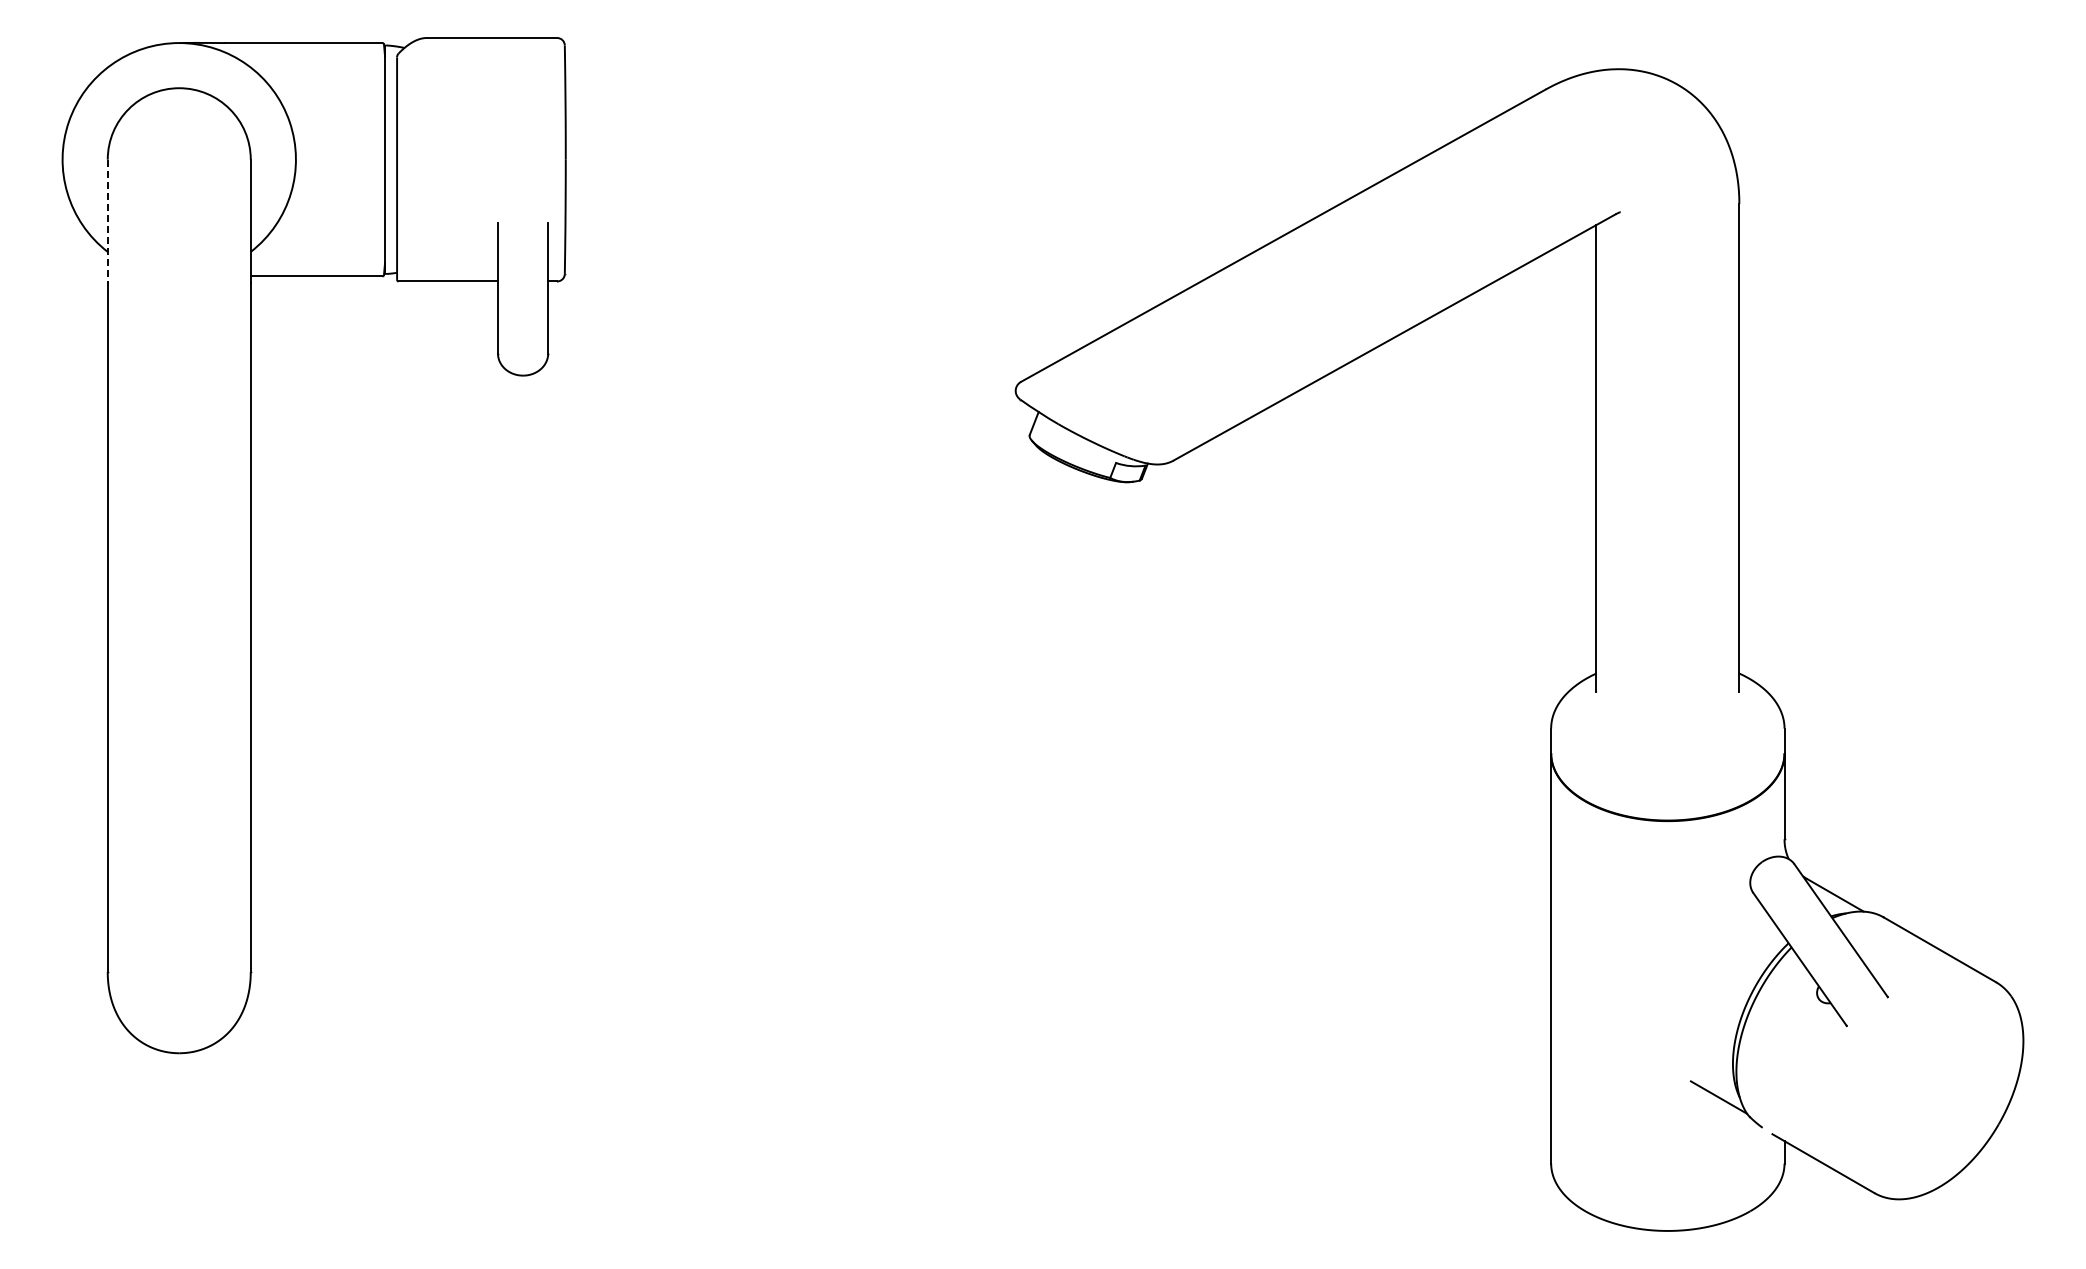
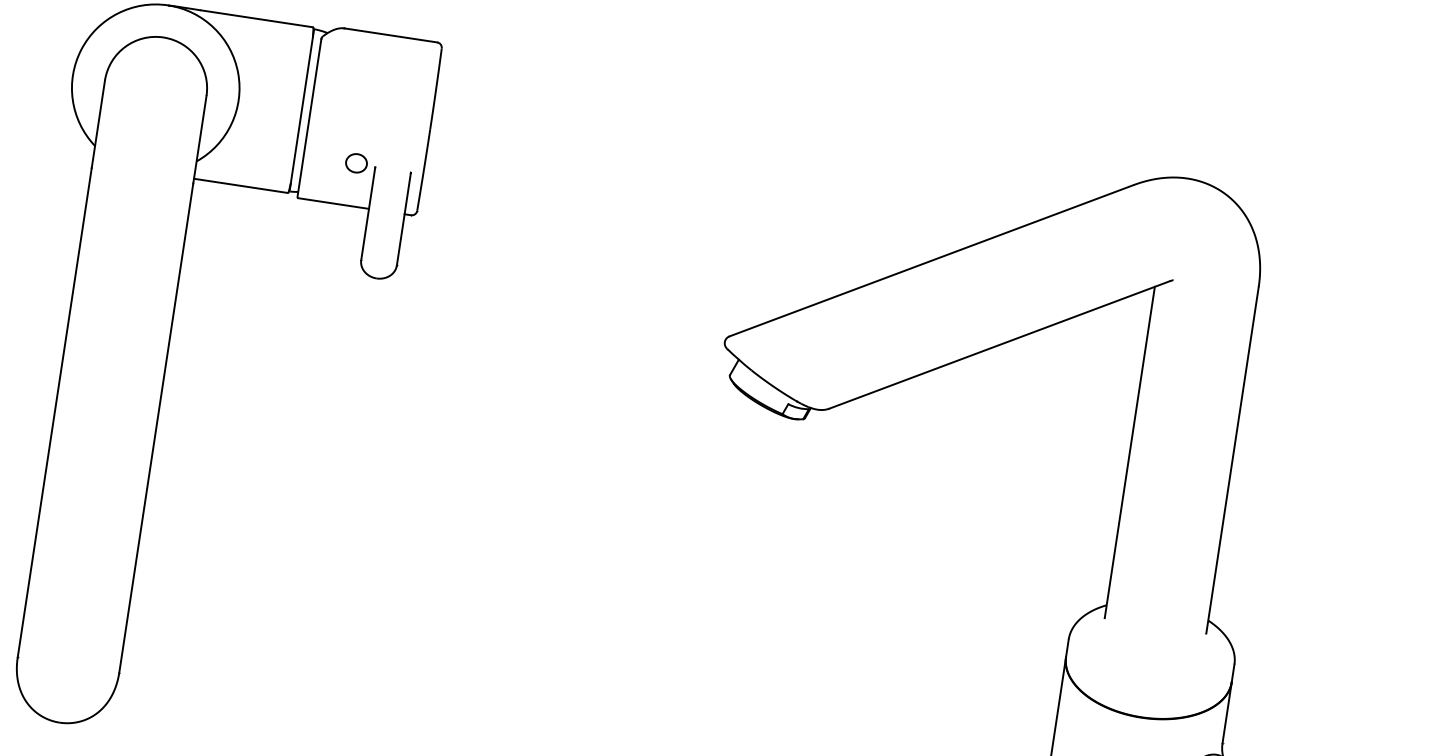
part: (470, 220) -> (356, 162), added
line: (107, 221) -> (98, 124), dashed -> solid

